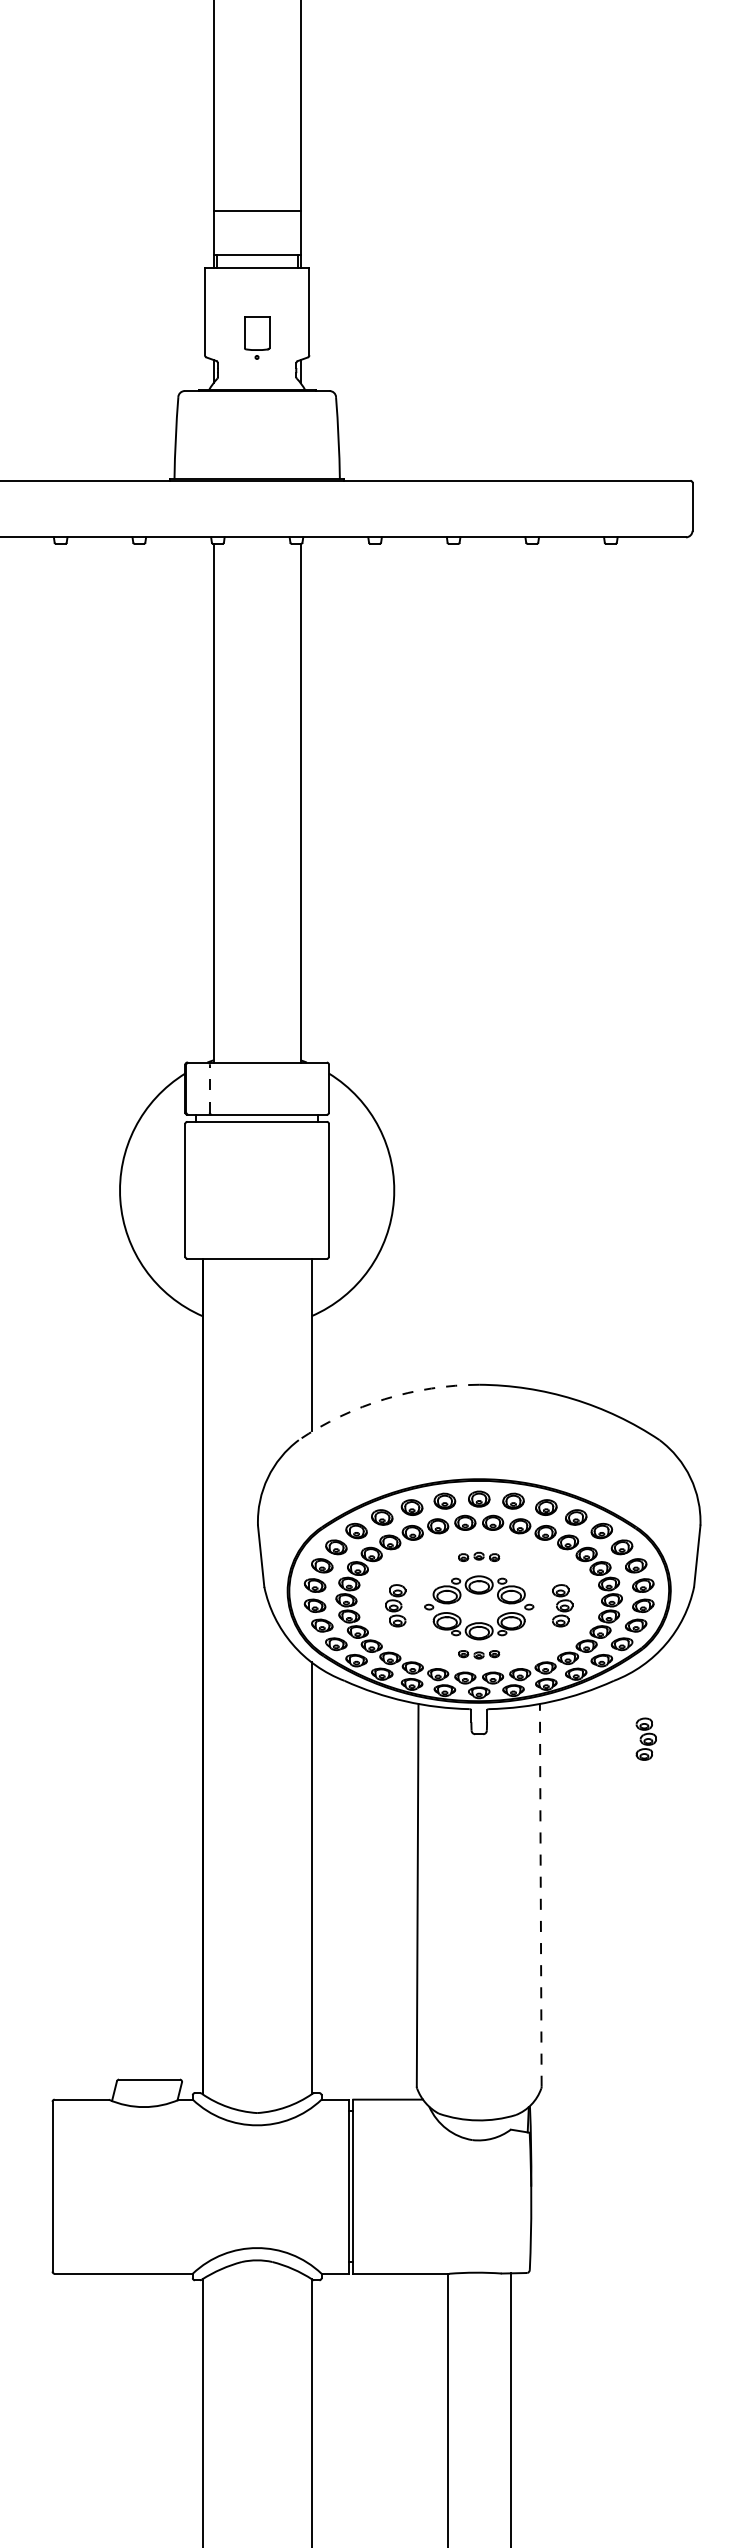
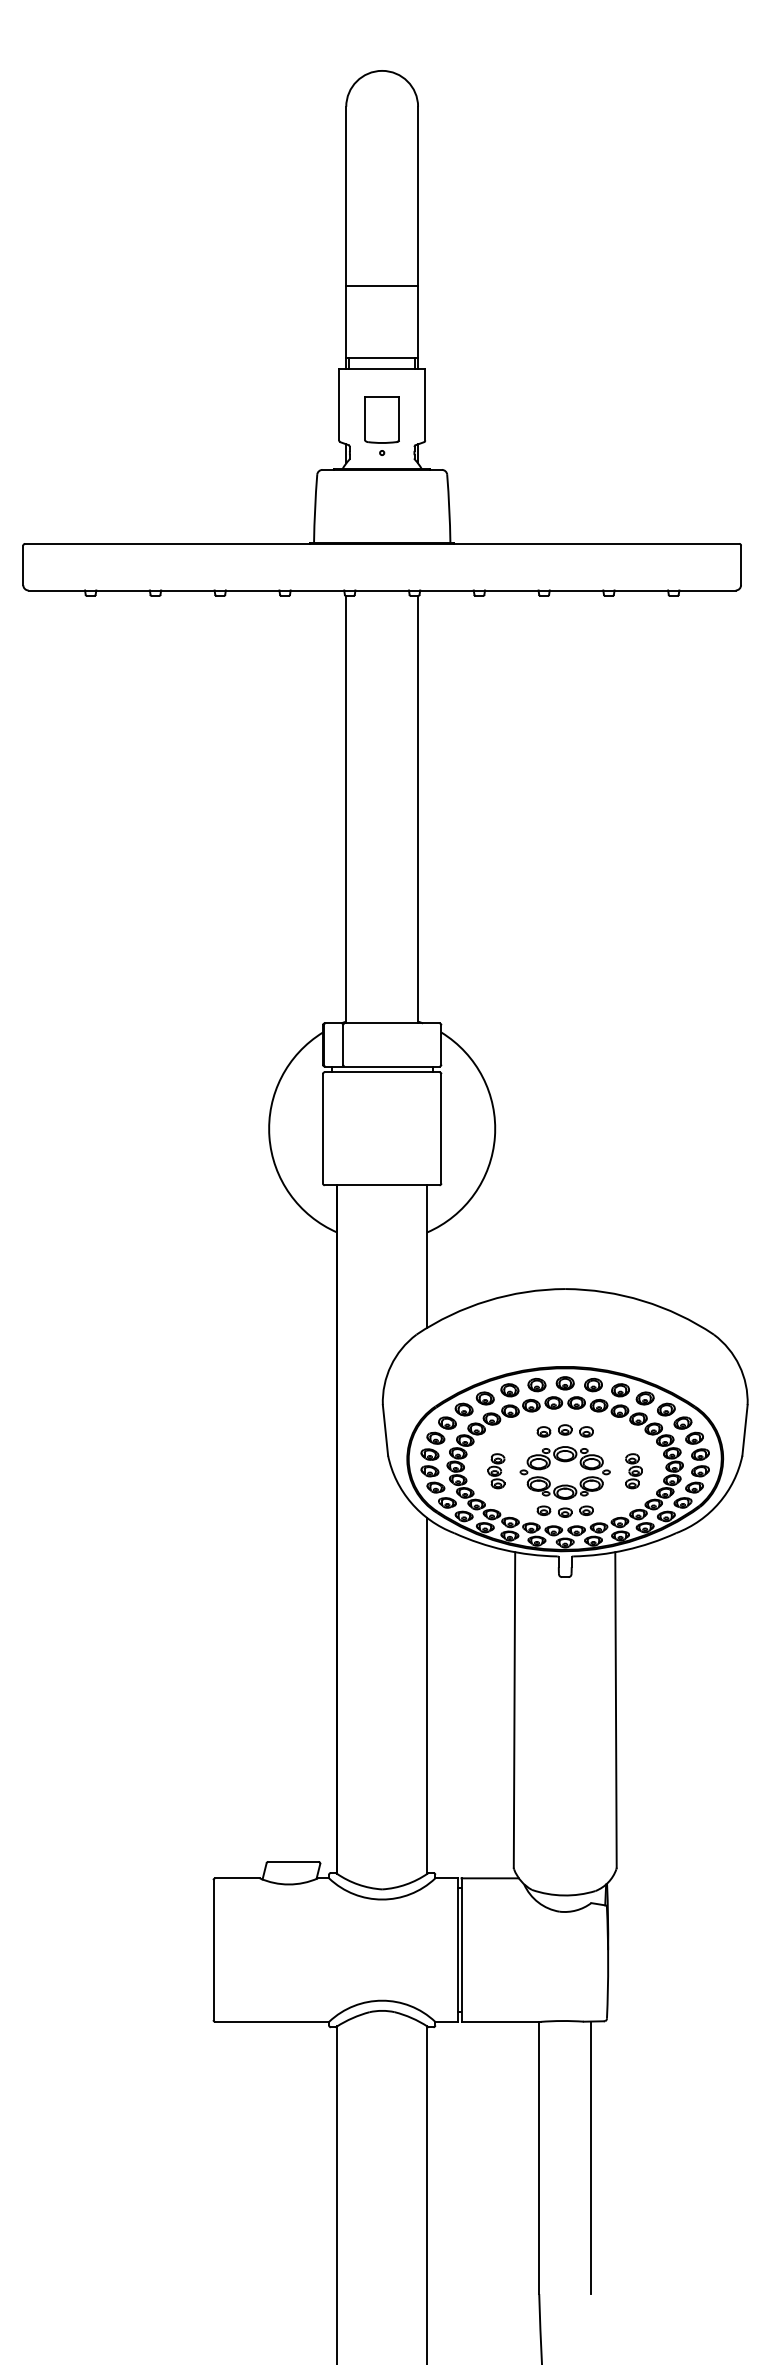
line: (257, 211) -> (382, 286), moved
part: (256, 337) -> (381, 425), size x1.67
line: (210, 1088) -> (343, 1044), dashed -> solid
arc: (384, 1398) -> (487, 1300), dashed -> solid
part: (478, 1556) -> (564, 1430), size x1.67
part: (478, 1654) -> (564, 1511), size x1.67
part: (645, 1739) -> (702, 1581), removed
line: (541, 1894) -> (616, 1709), dashed -> solid

